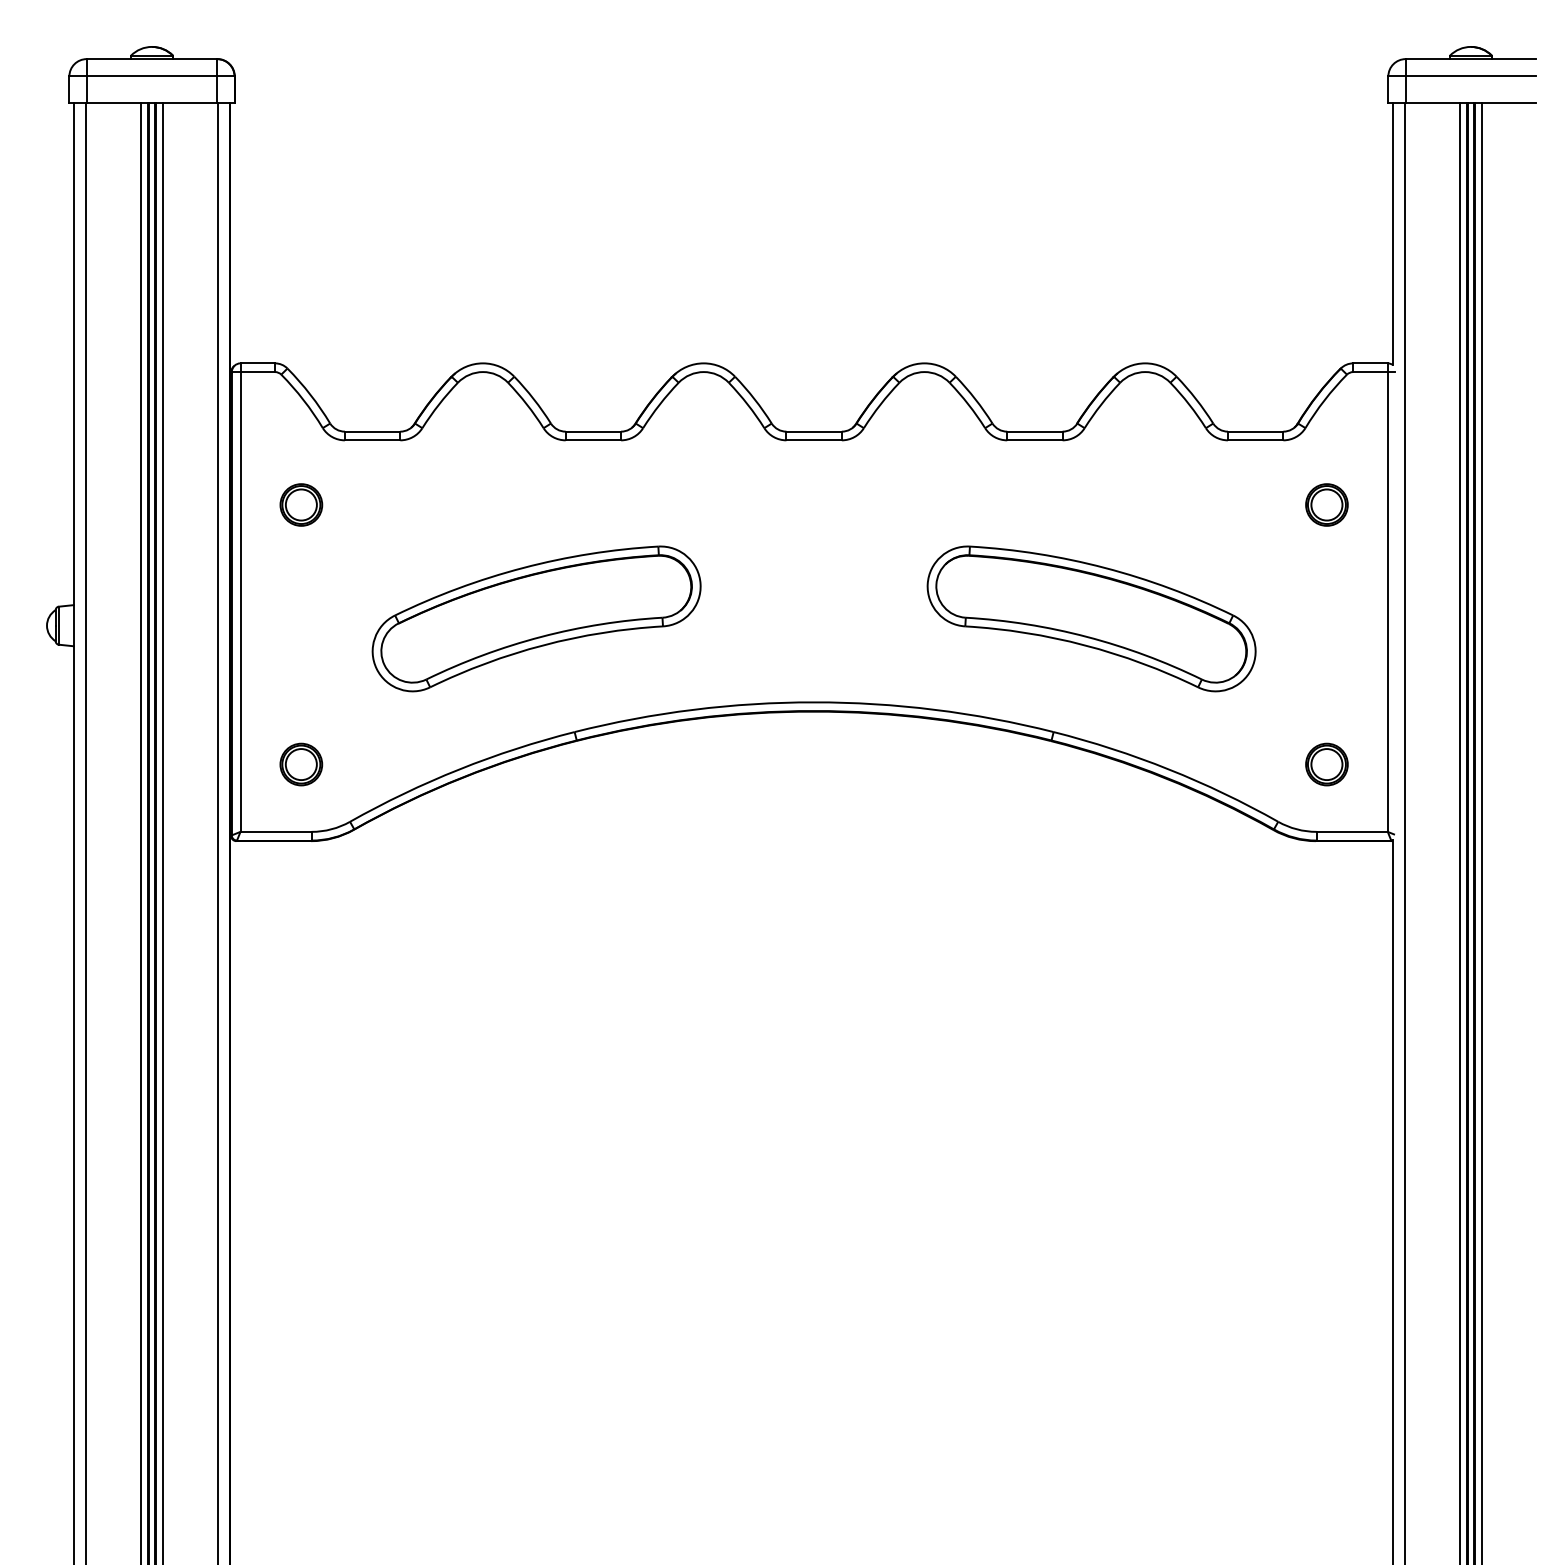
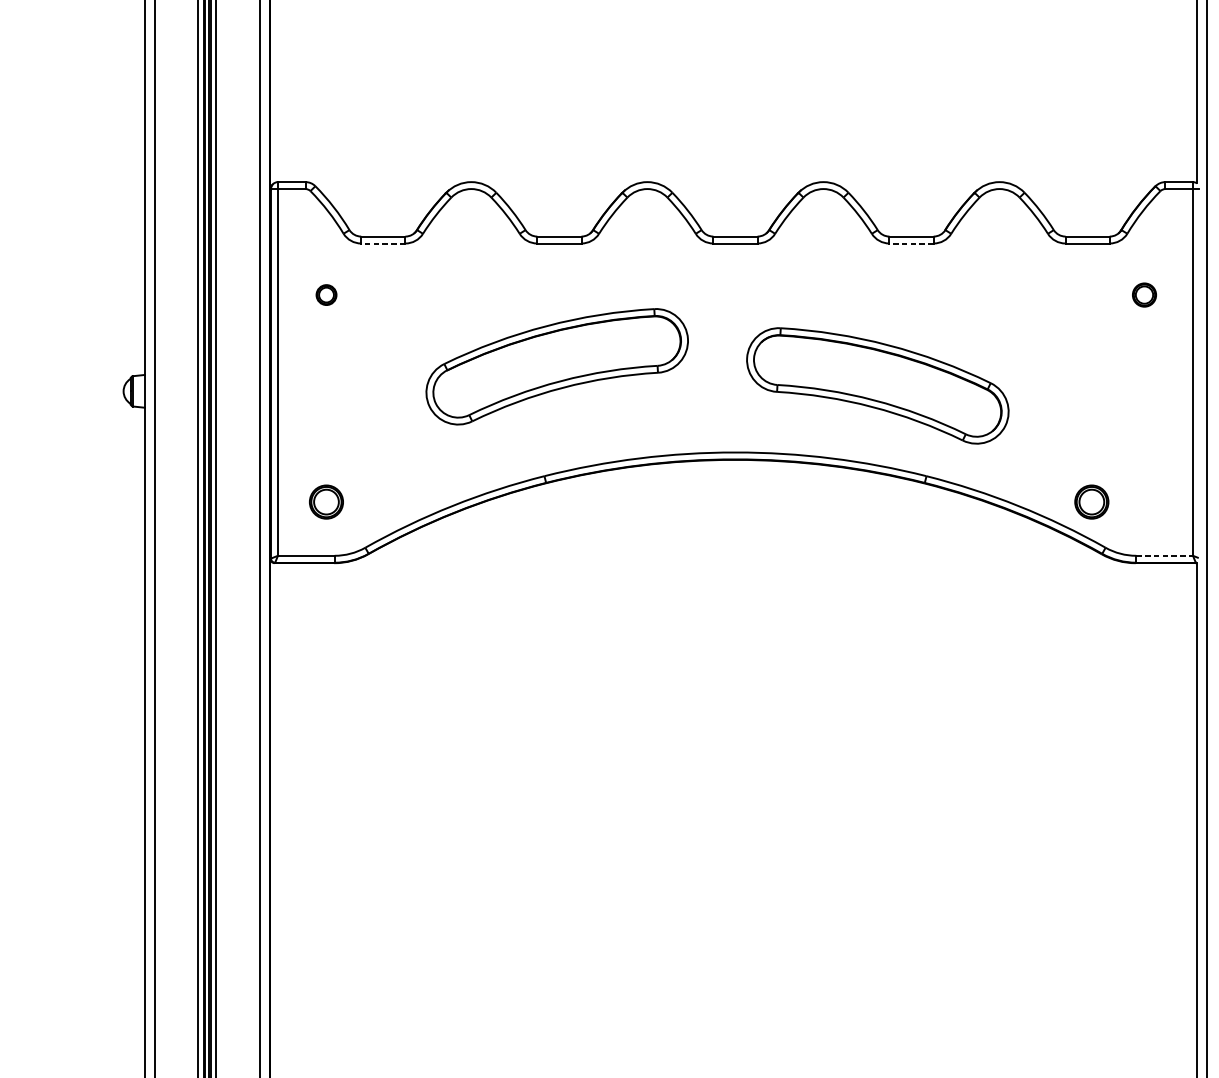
line: (372, 440) -> (383, 243), solid -> dashed
line: (1034, 440) -> (911, 243), solid -> dashed
part: (301, 504) -> (326, 294), size x0.6
part: (1326, 504) -> (1144, 294), size x0.7
part: (536, 618) -> (557, 366), moved
part: (1091, 618) -> (877, 385), moved
part: (1326, 764) -> (1091, 502), moved
line: (1352, 831) -> (1164, 555), solid -> dashed

